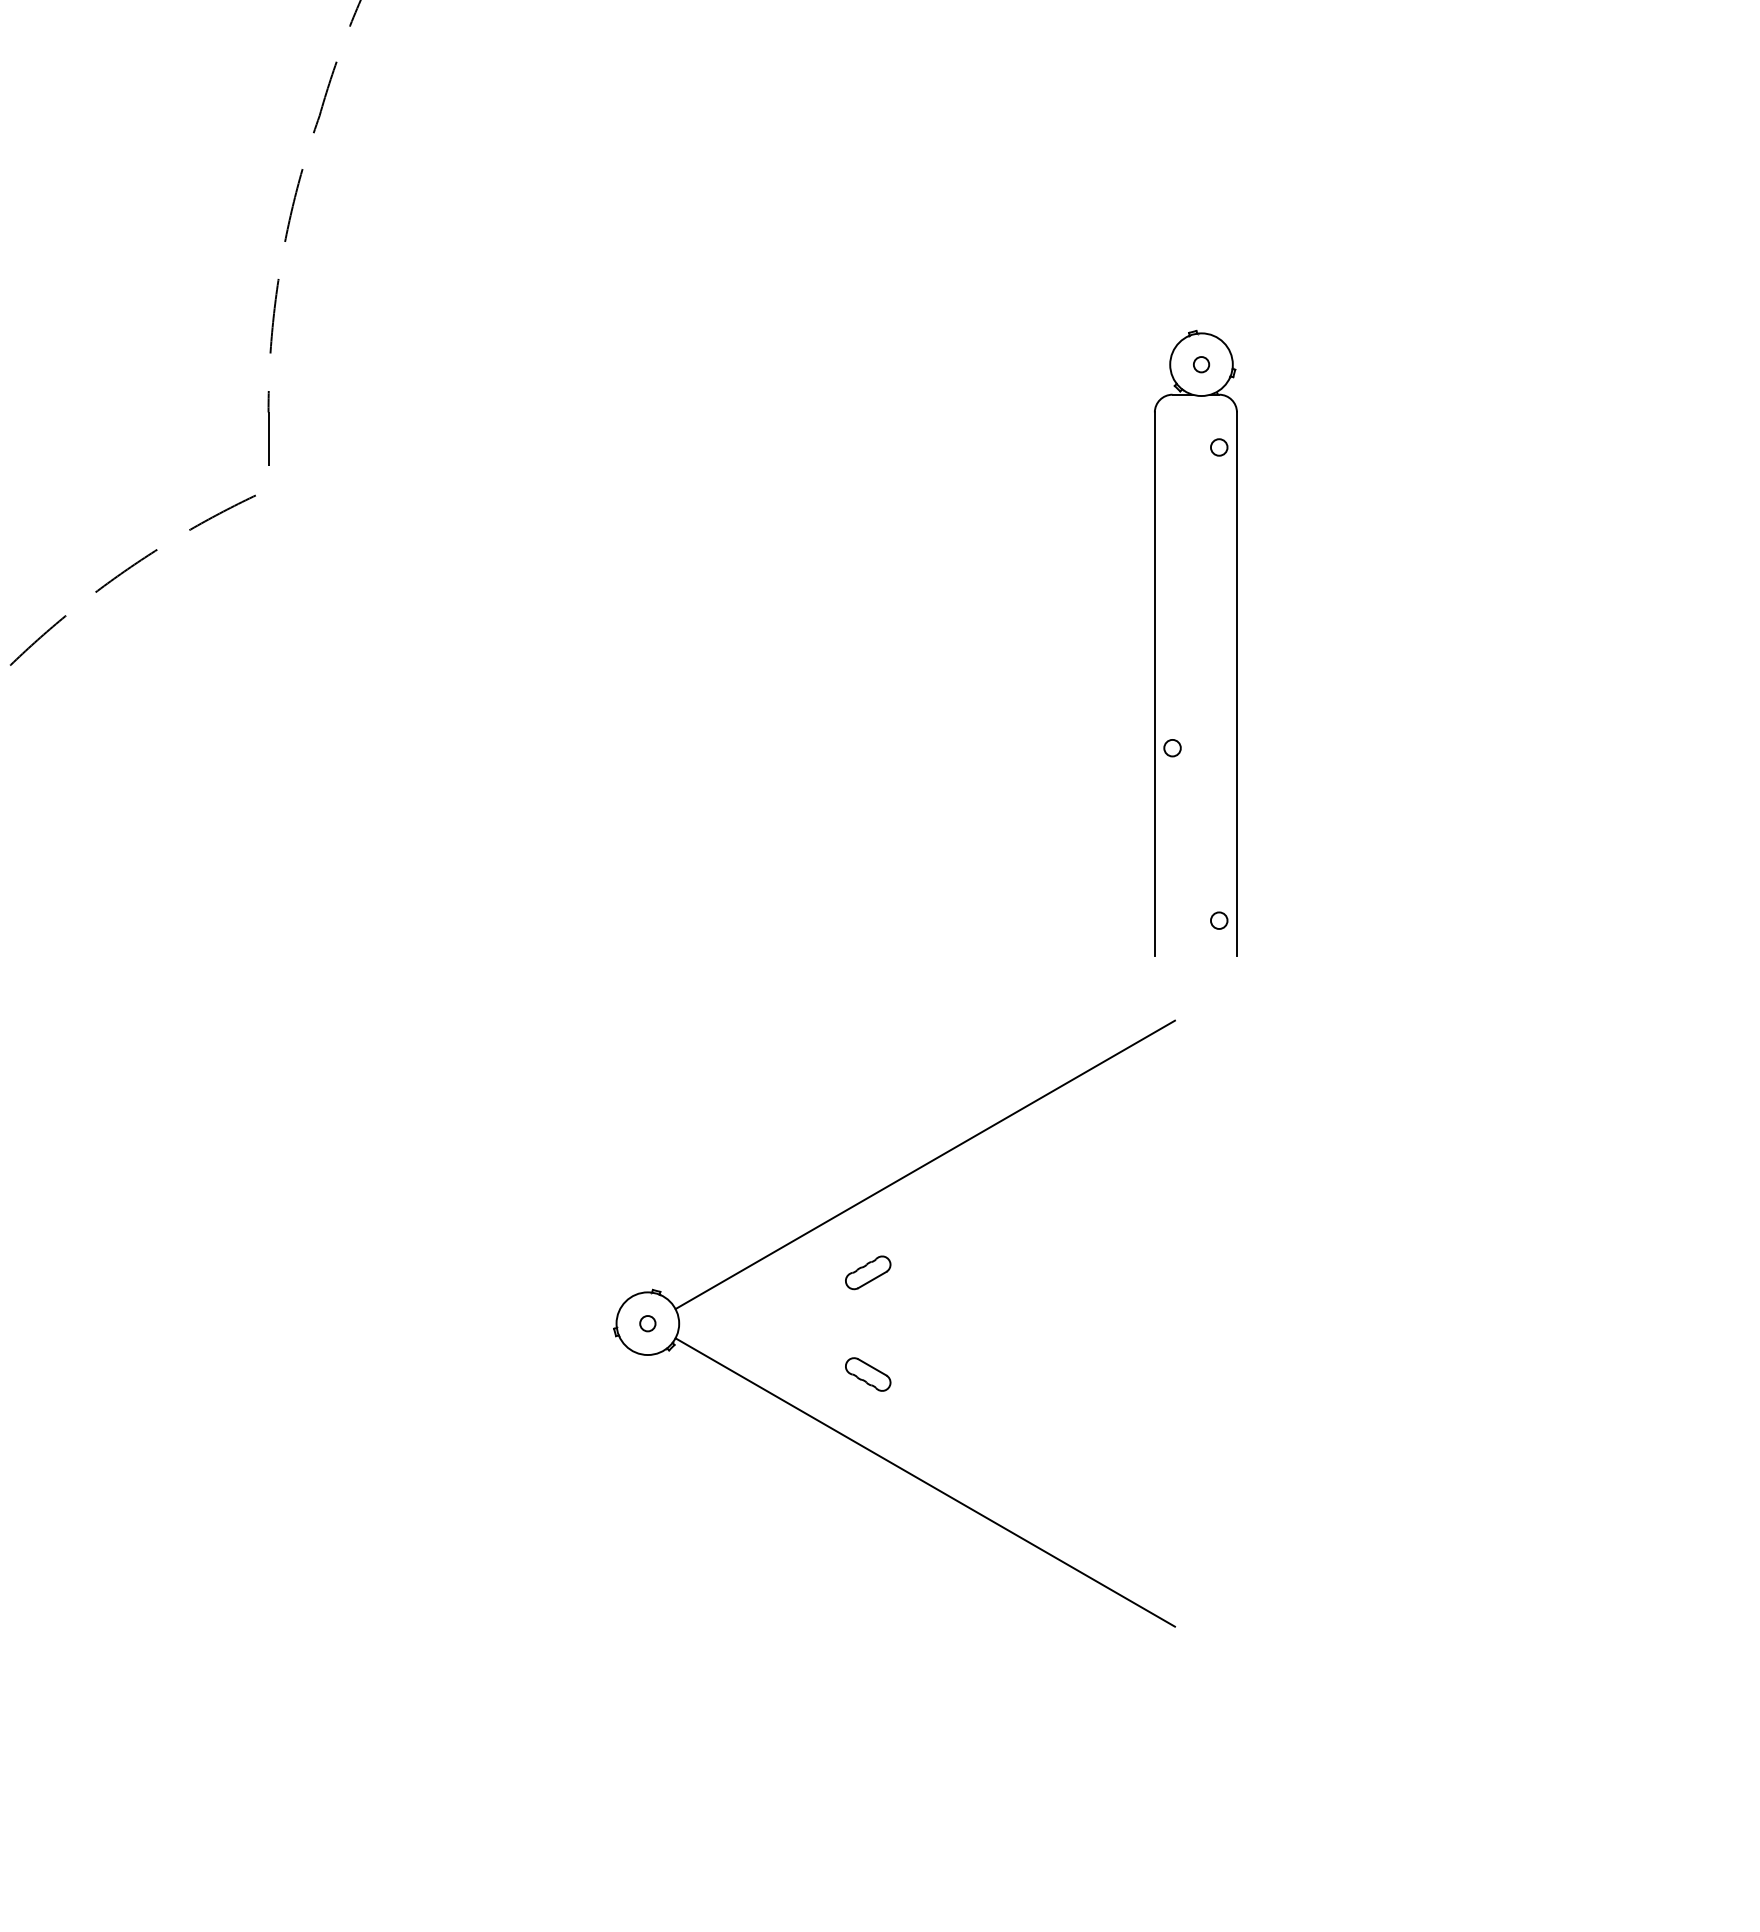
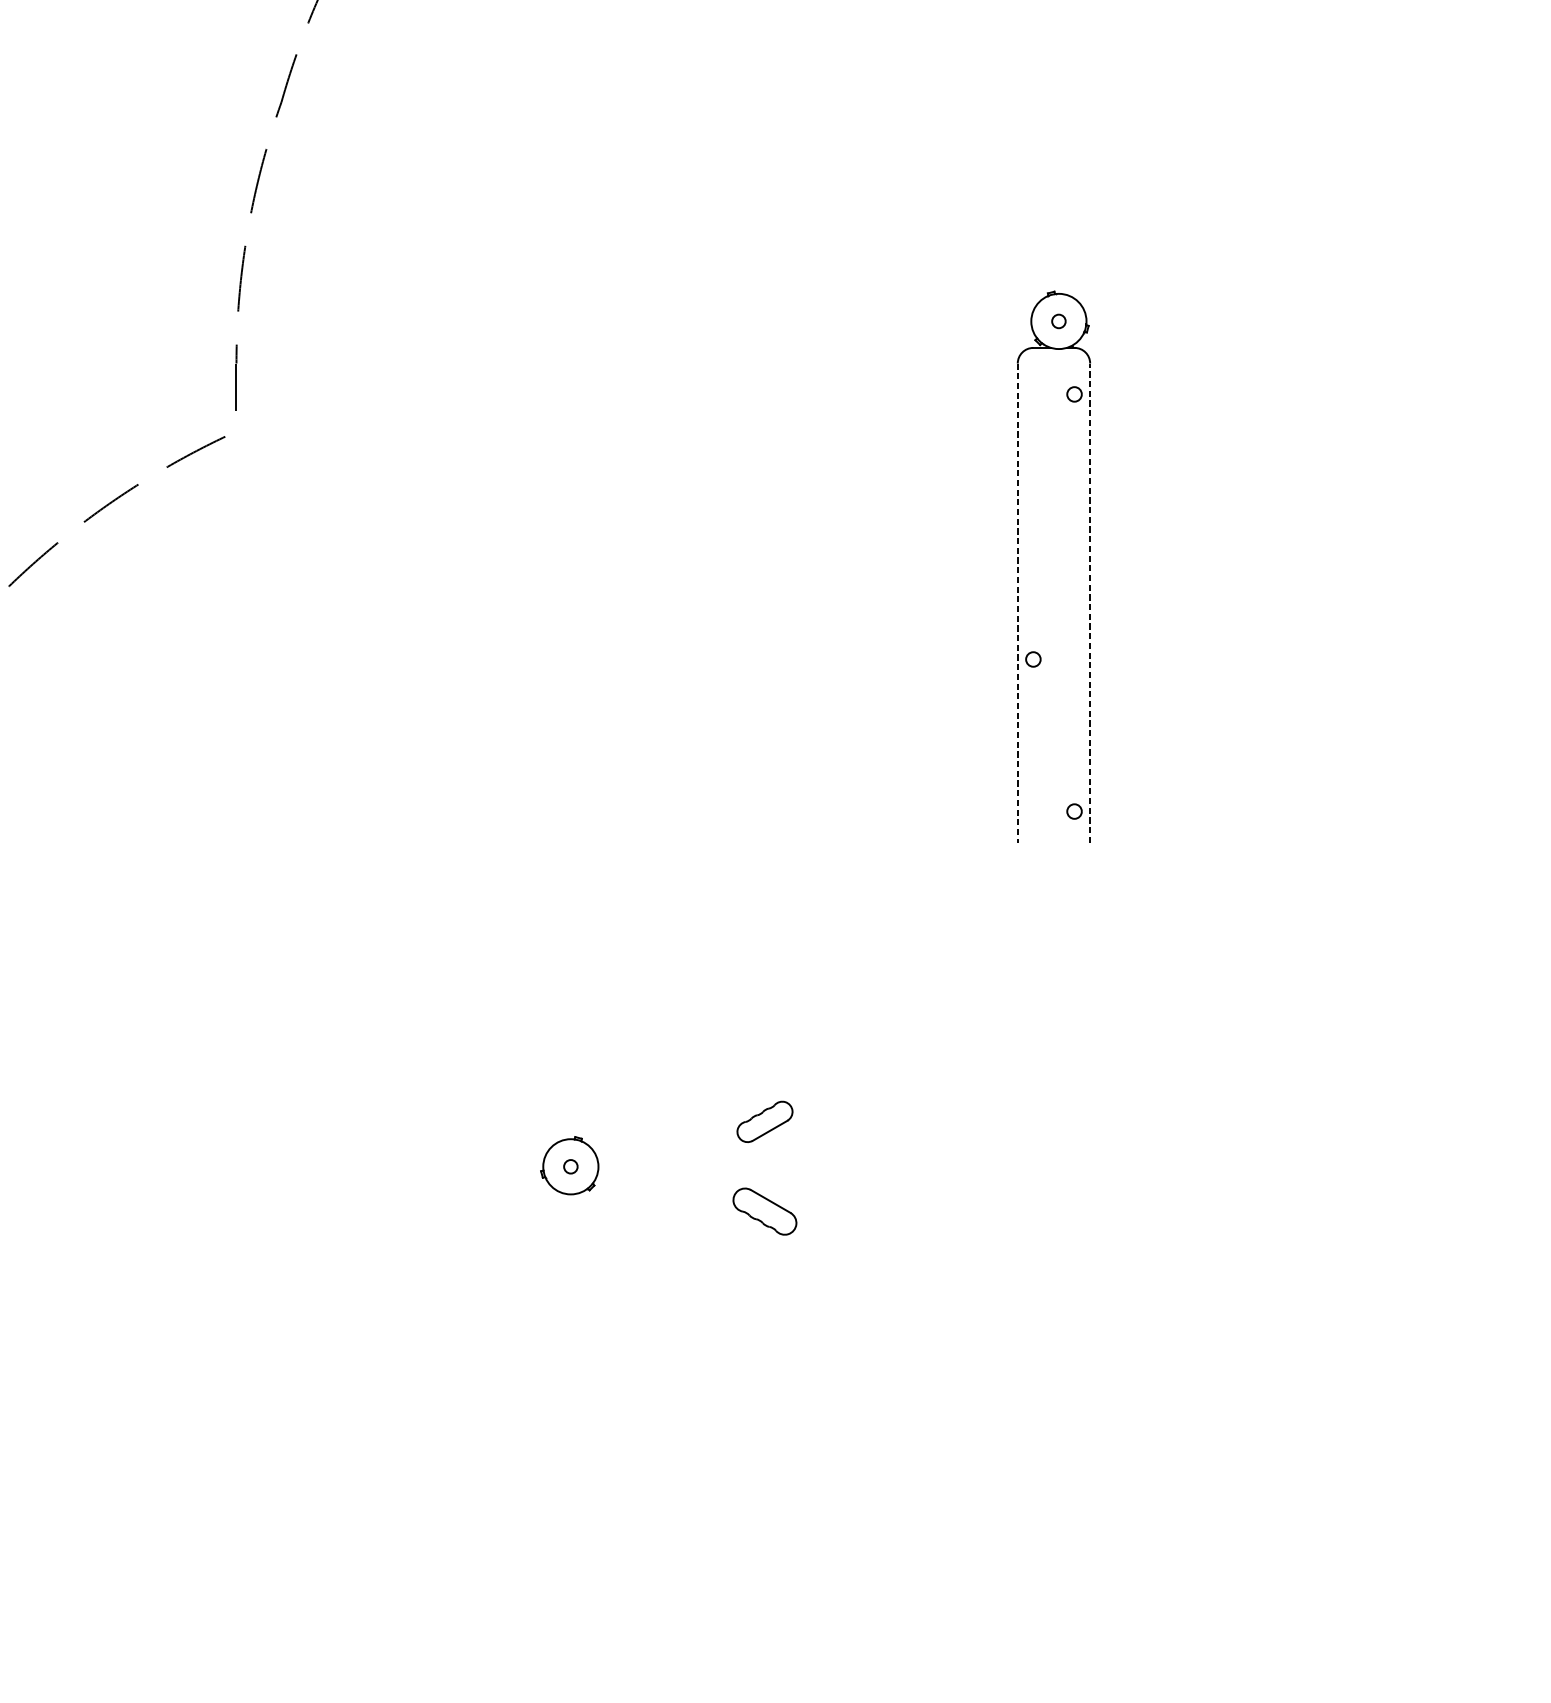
line: (1154, 684) -> (1017, 603), solid -> dashed
line: (1236, 684) -> (1089, 603), solid -> dashed
line: (924, 1164) -> (814, 1026), removed
part: (868, 1272) -> (765, 1121), size x1.4
part: (868, 1374) -> (765, 1211), size x1.6
line: (924, 1482) -> (814, 1306), removed

